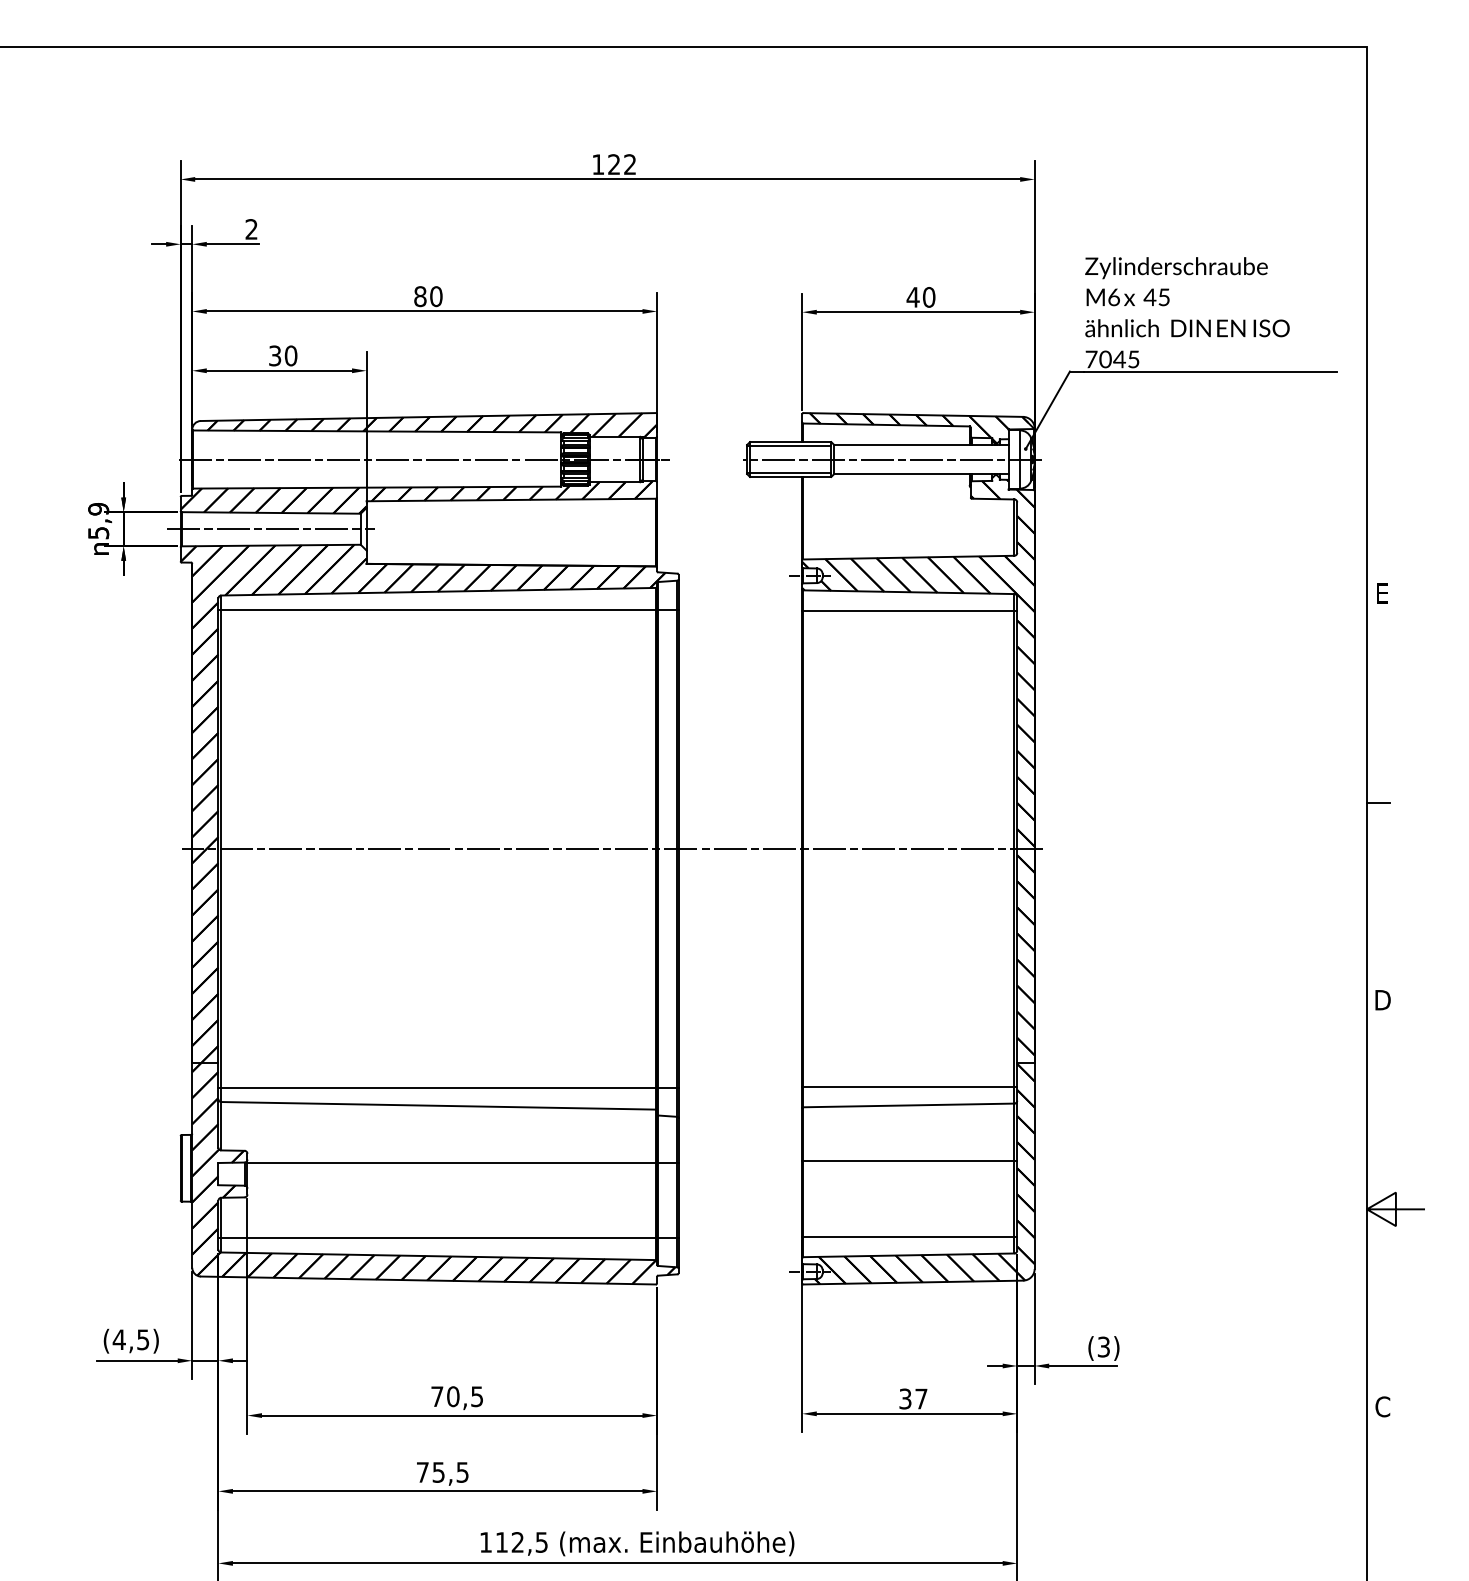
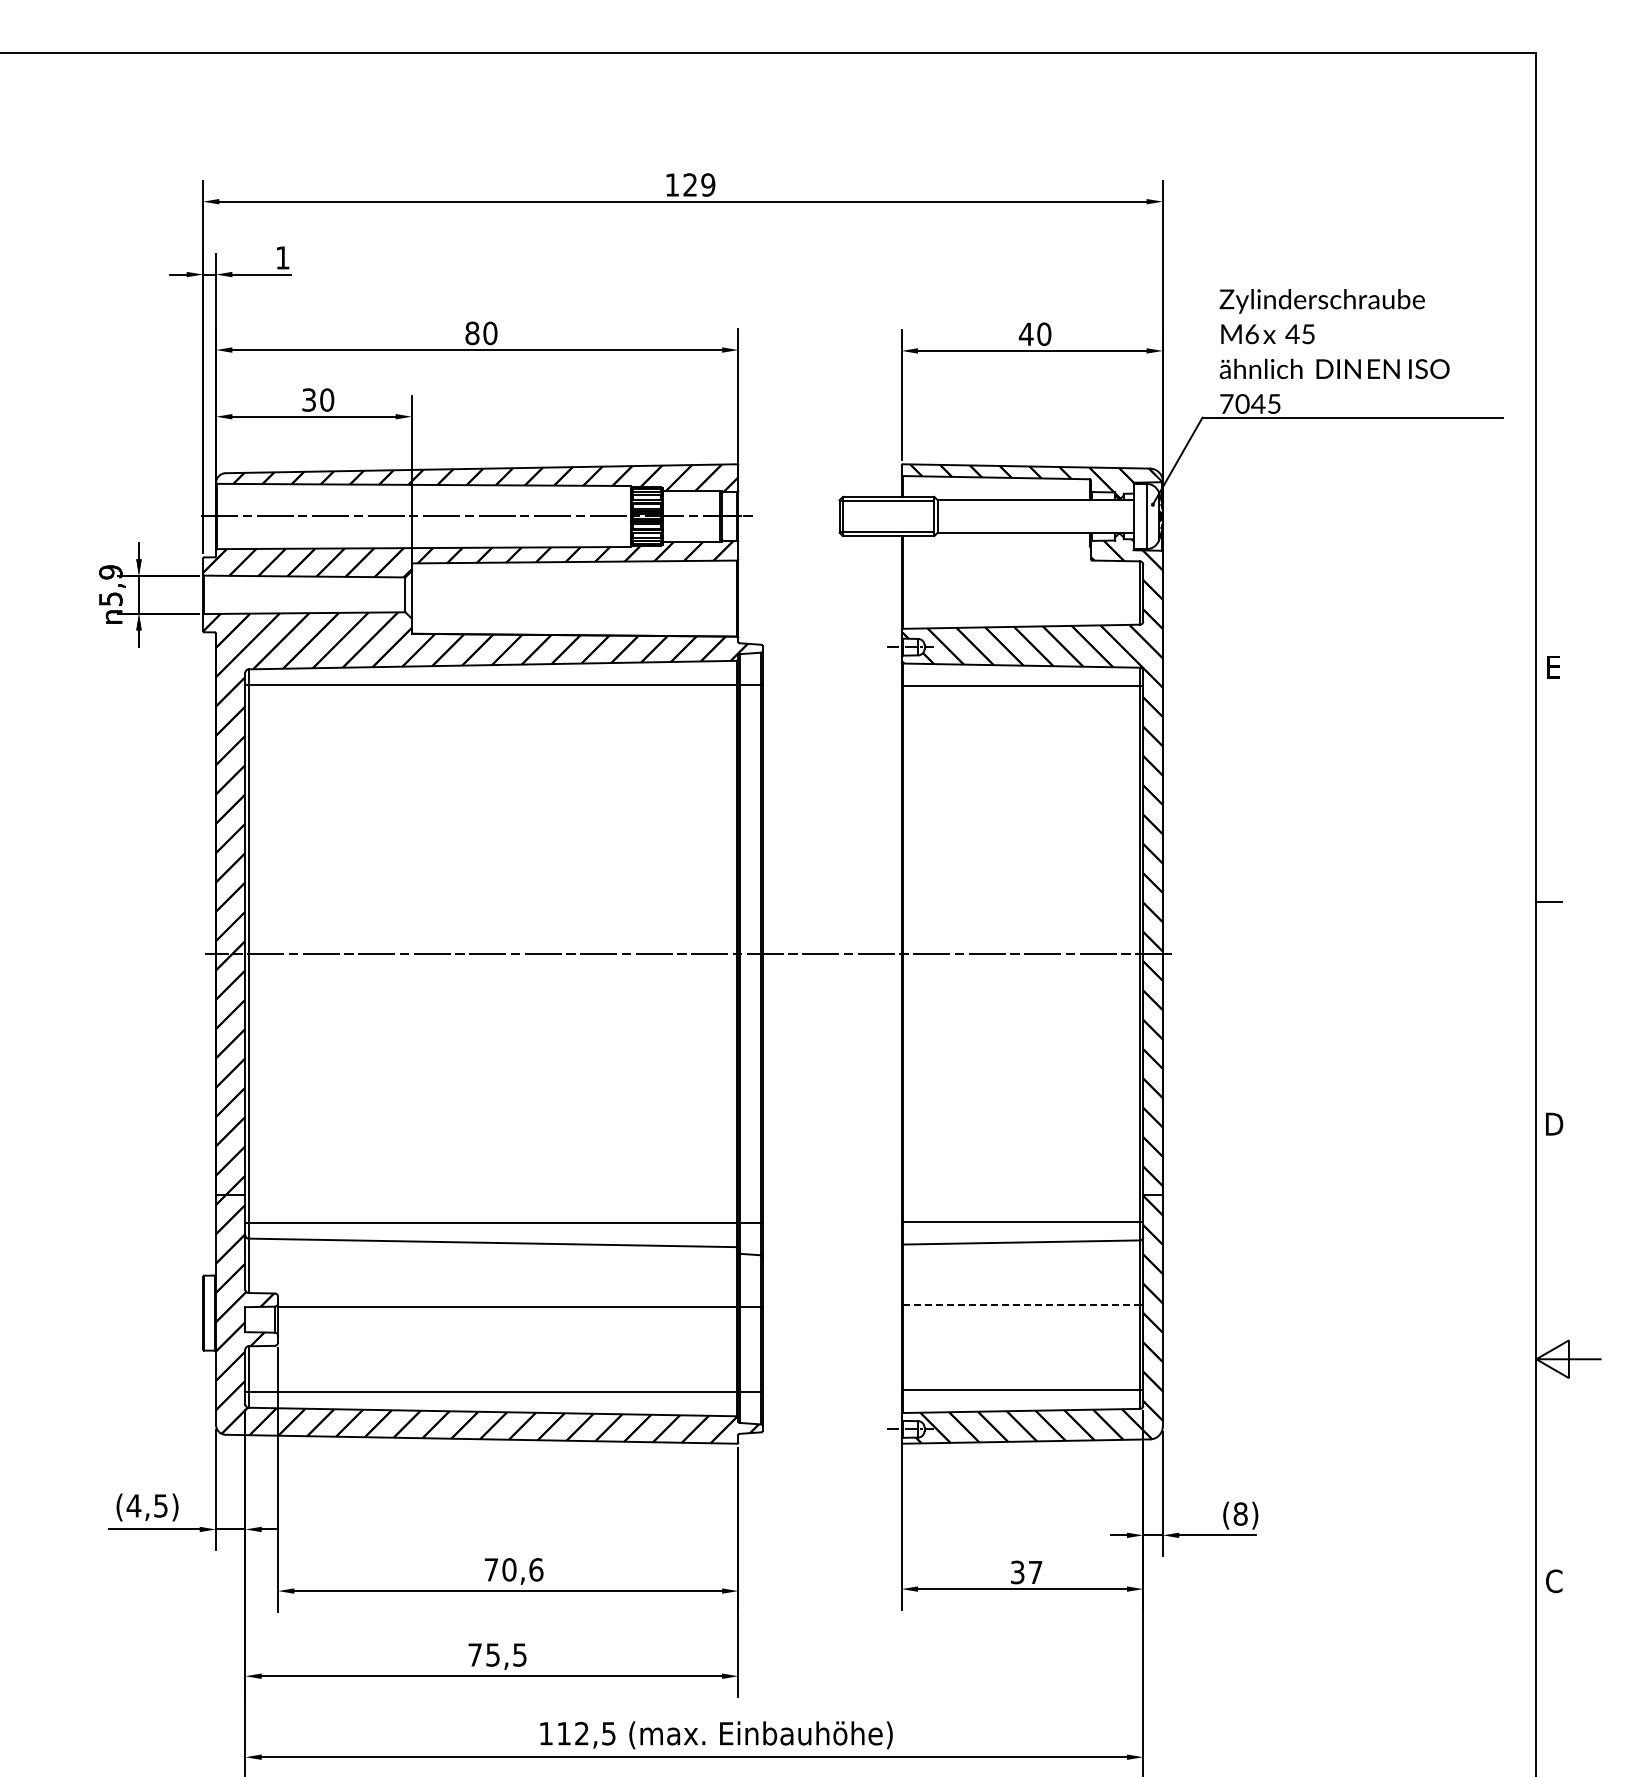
text: (630, 164) -> (708, 184), 122 -> 129
text: (251, 229) -> (282, 257), 2 -> 1
line: (892, 459) -> (1003, 516), removed
line: (270, 528) -> (304, 594), removed
line: (908, 1160) -> (1021, 1304), solid -> dashed
text: (1103, 1346) -> (1240, 1513), (3) -> (8)
text: (477, 1396) -> (536, 1569), 70,5 -> 70,6

